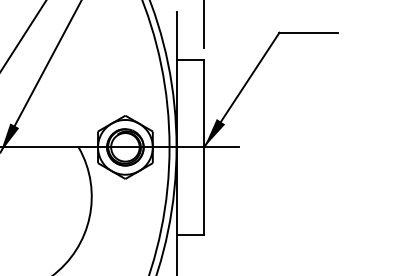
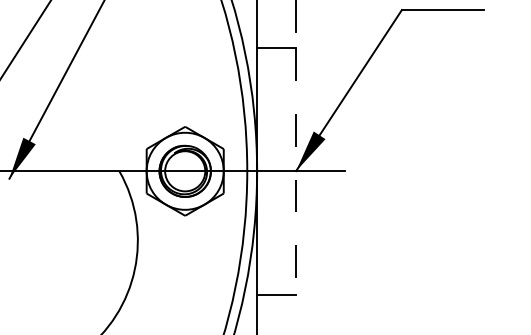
line: (204, 147) -> (296, 171), solid -> dashed

